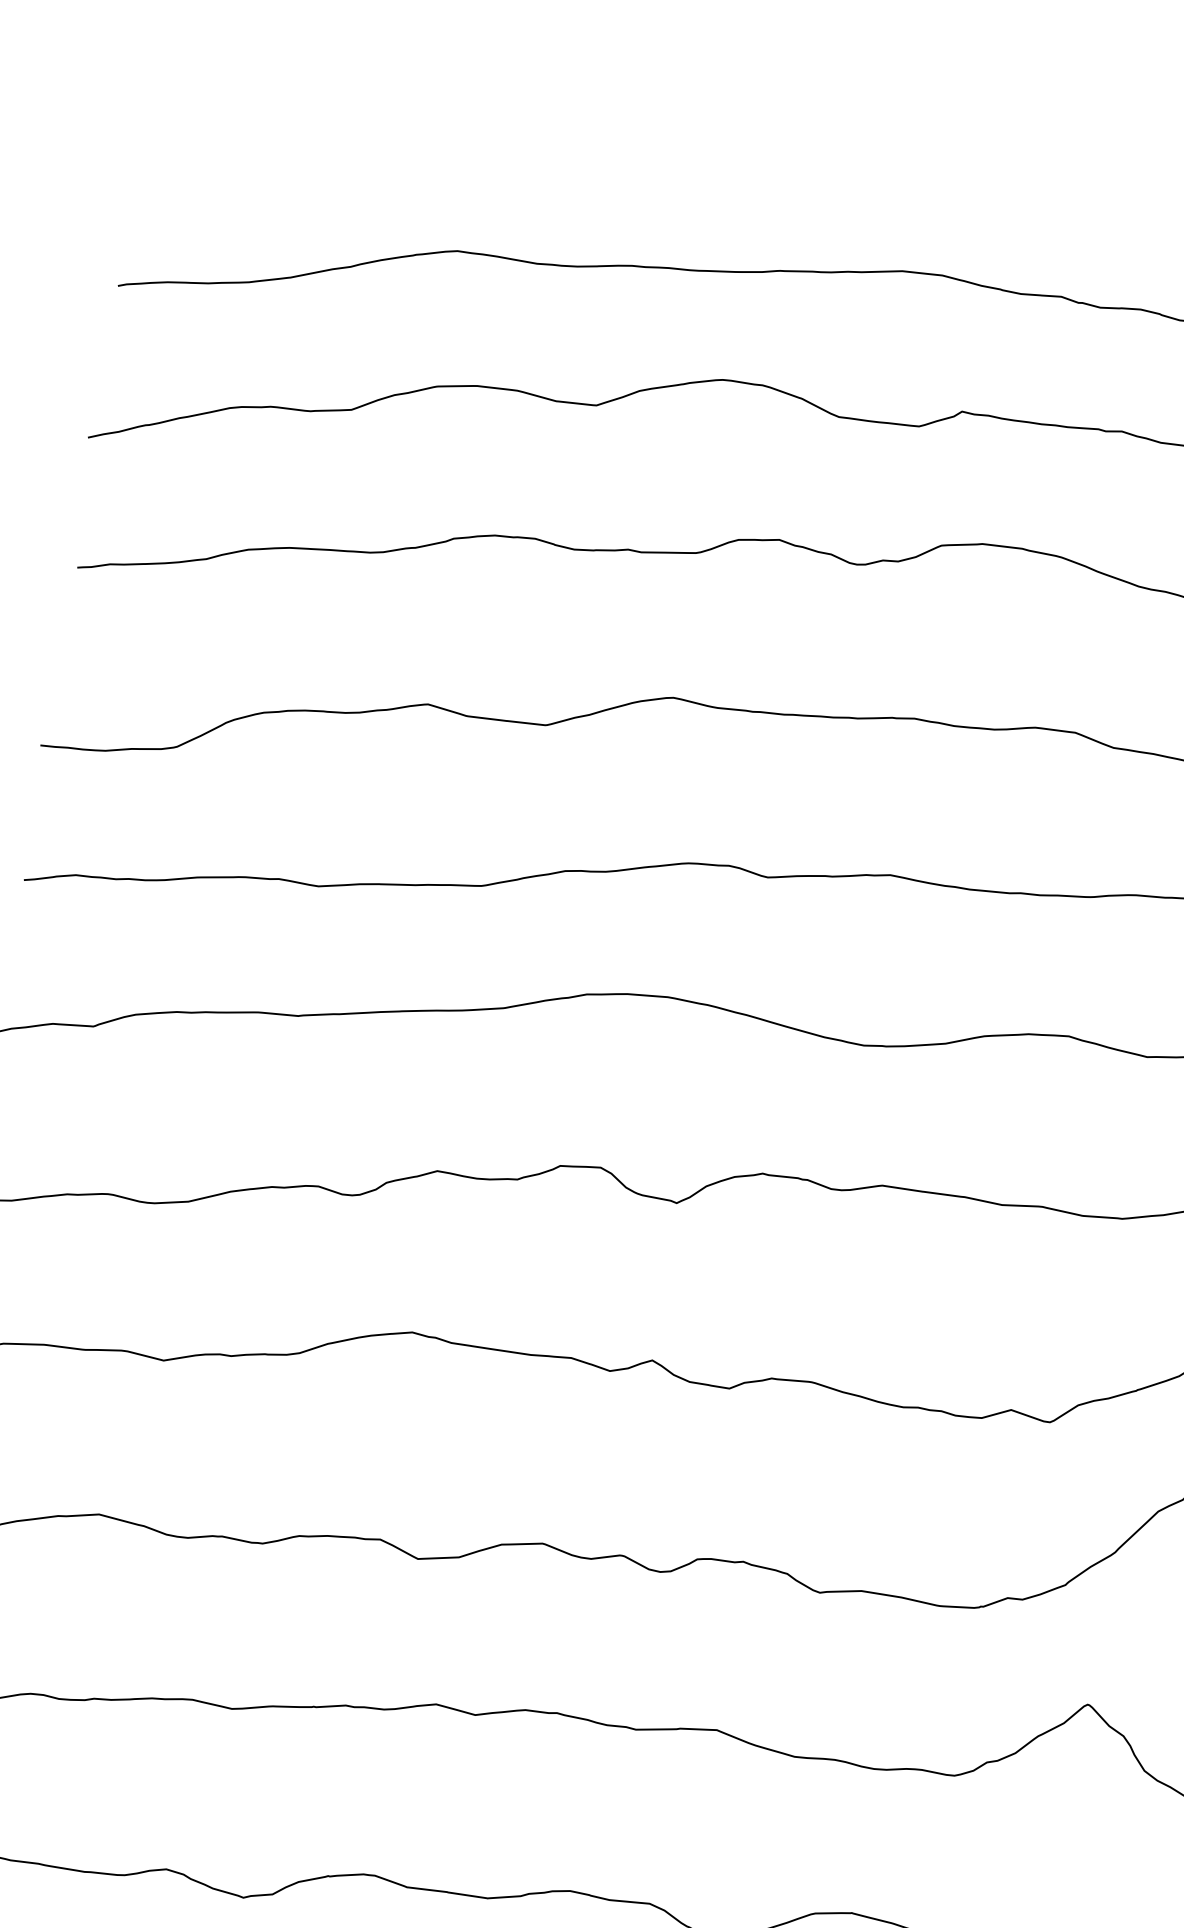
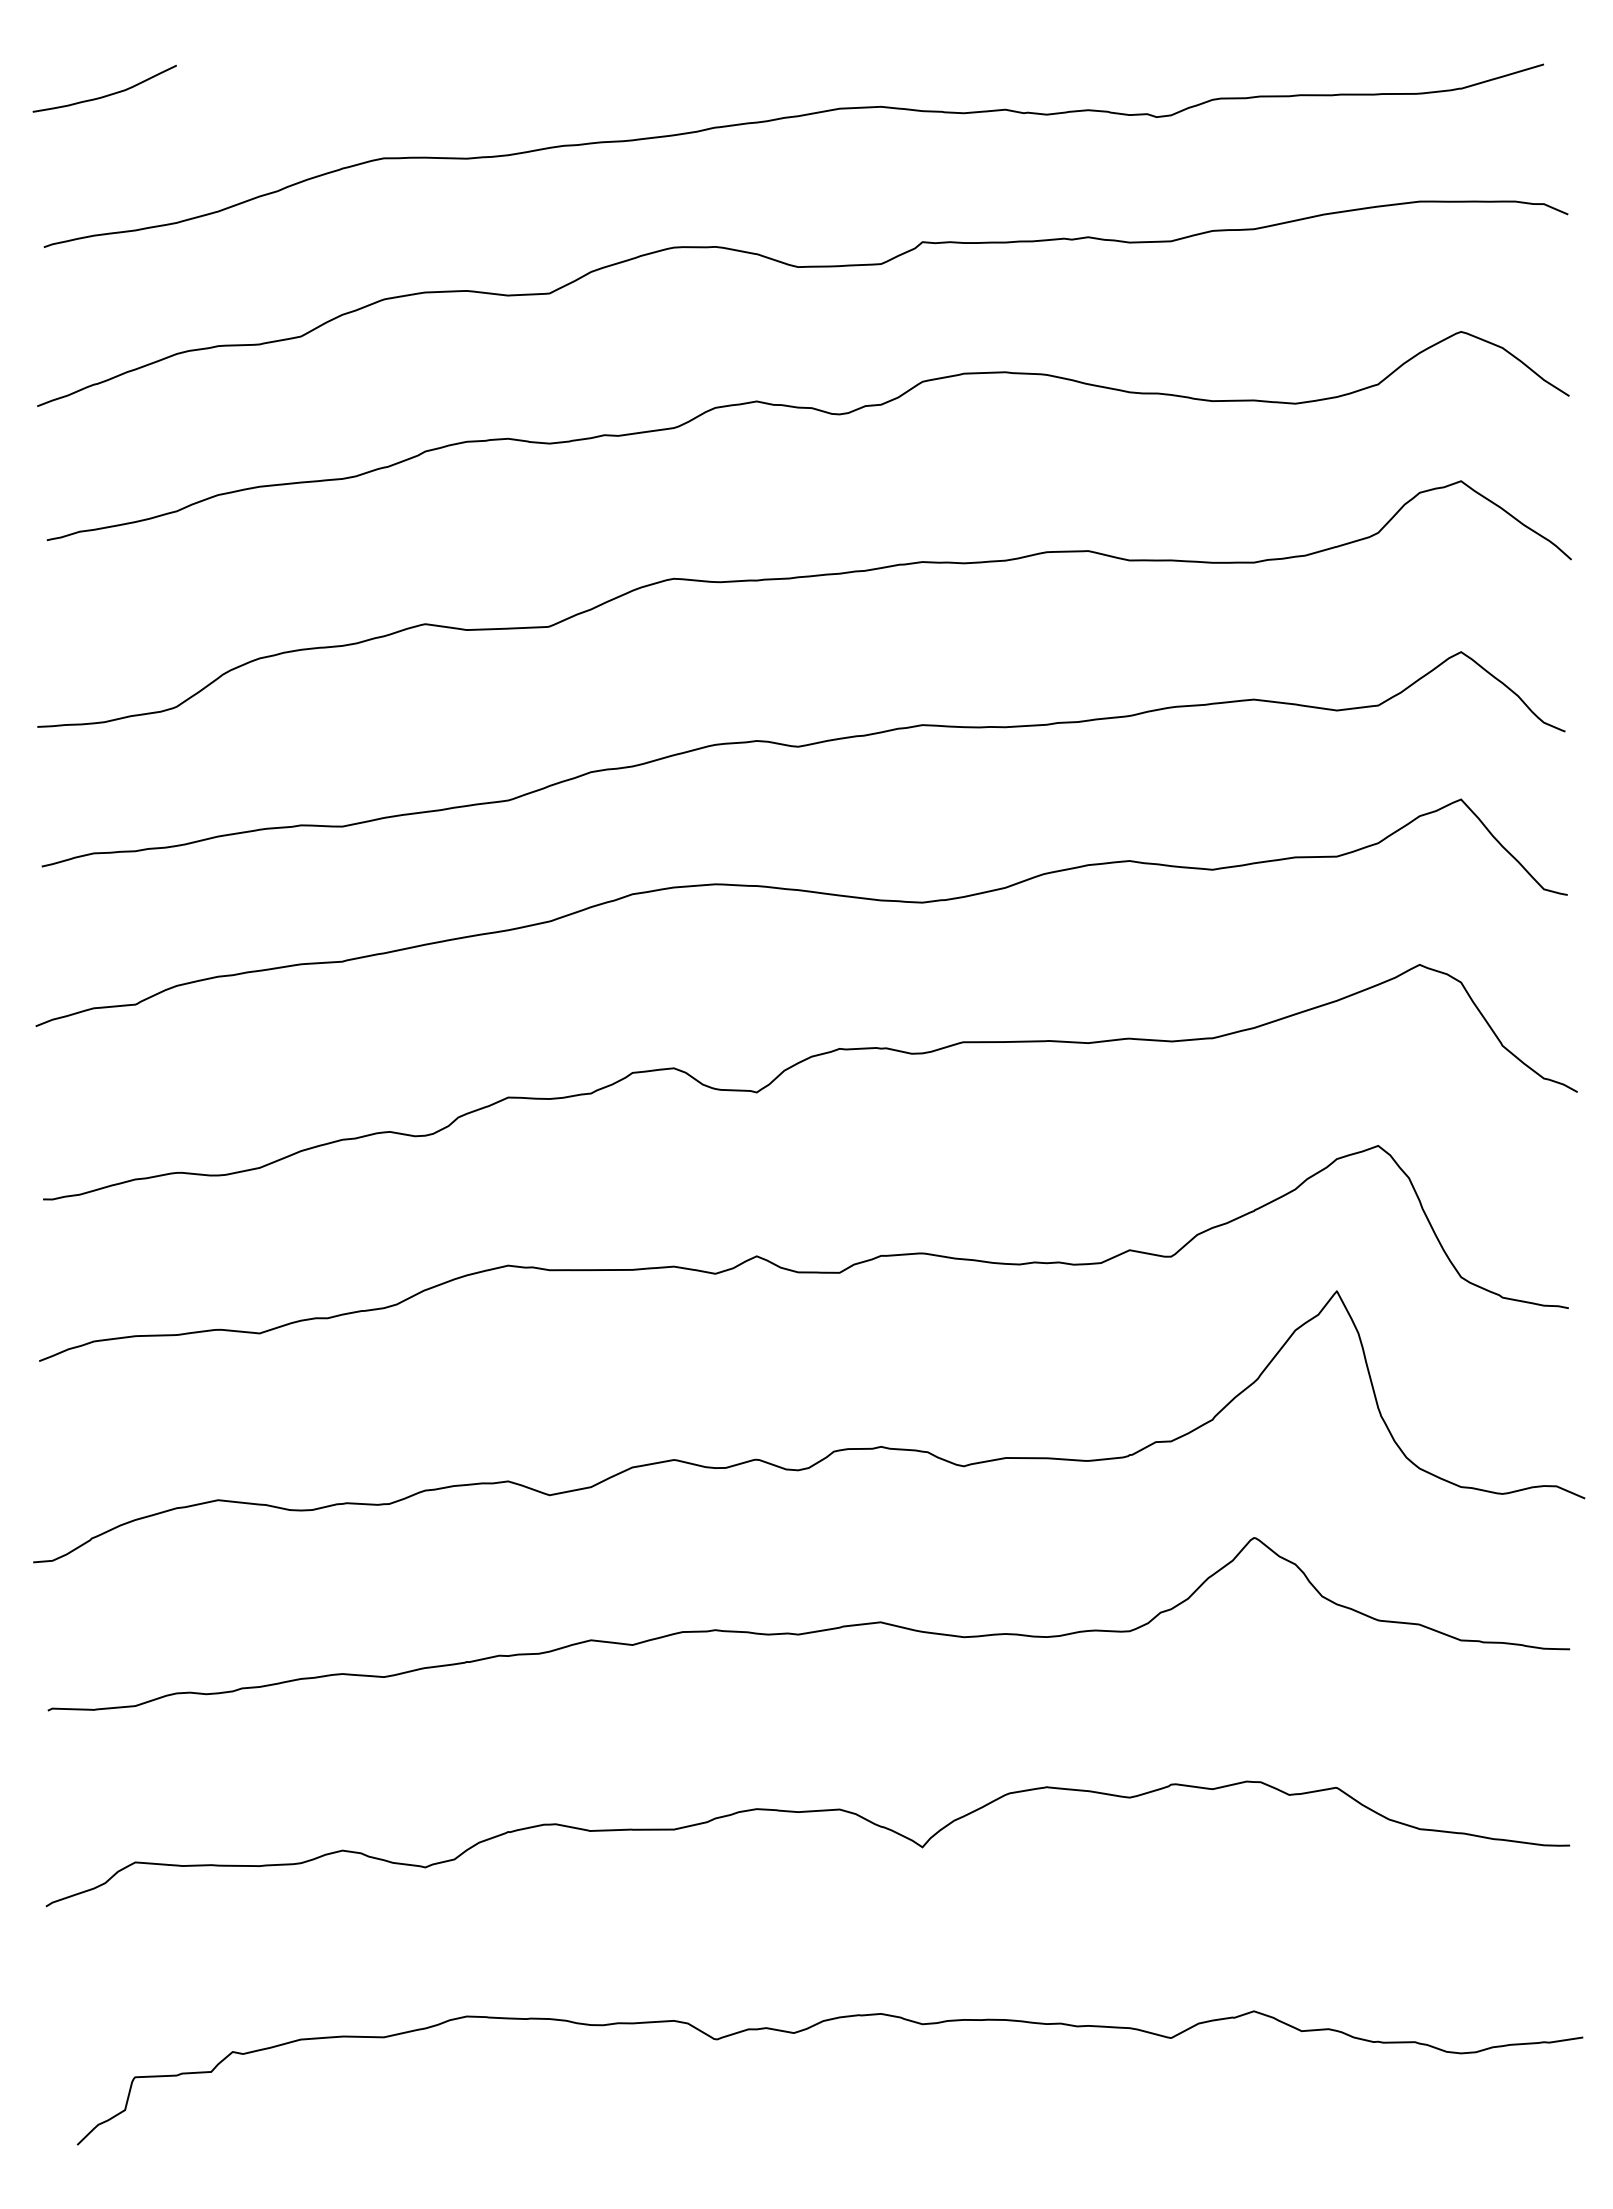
curve: (201, 148) -> (107, 94), added

